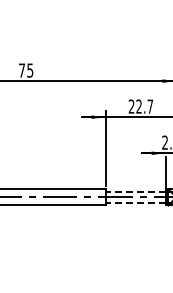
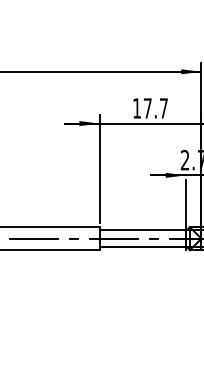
text: (134, 106) -> (141, 108), 22.7 -> 17.7
line: (135, 191) -> (142, 230), dashed -> solid
line: (135, 203) -> (142, 247), dashed -> solid

